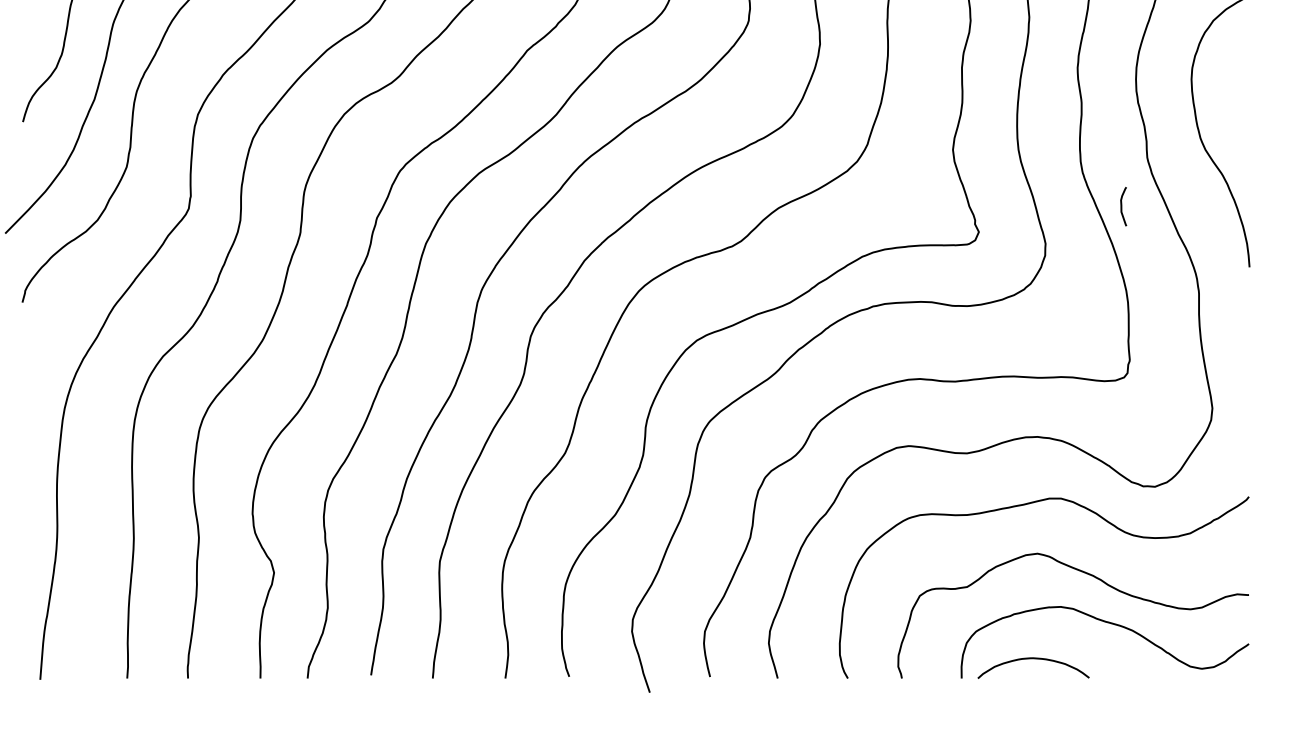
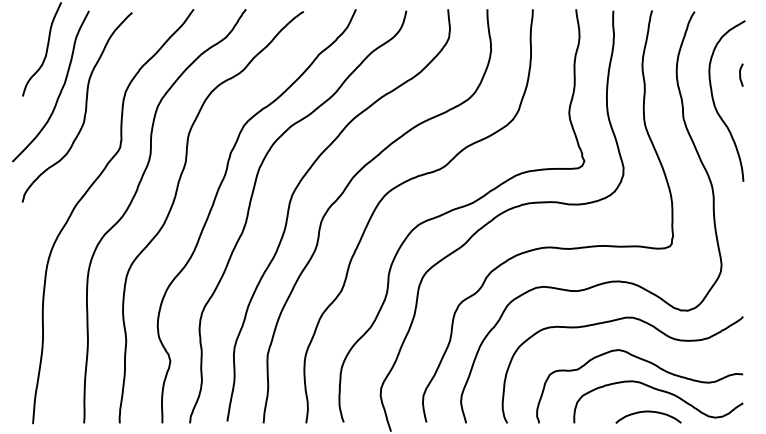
curve: (1122, 205) -> (740, 74), moved
curve: (1033, 660) -> (648, 412), moved

